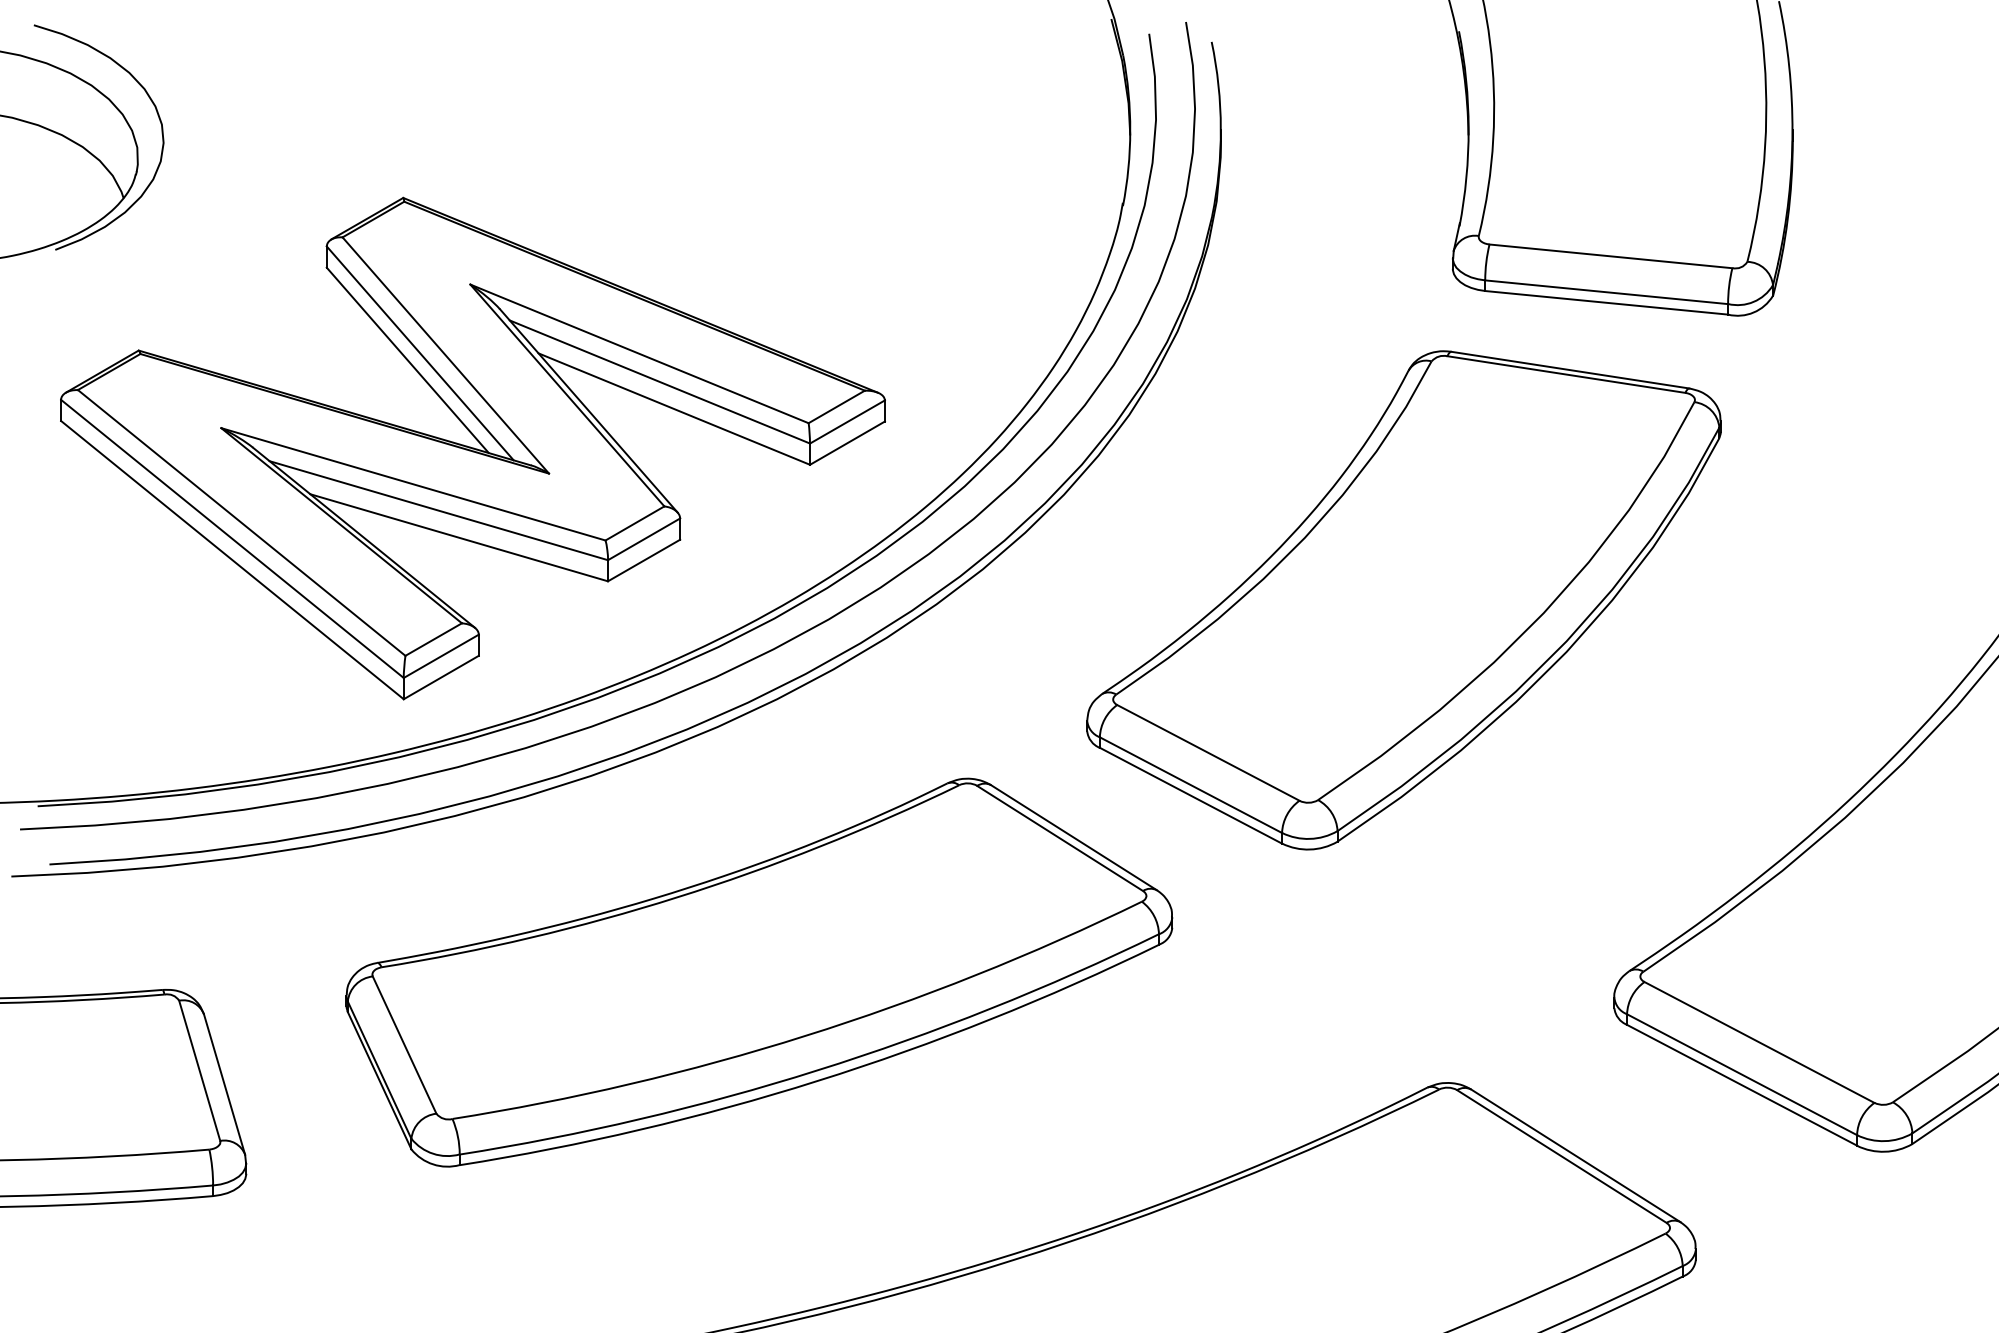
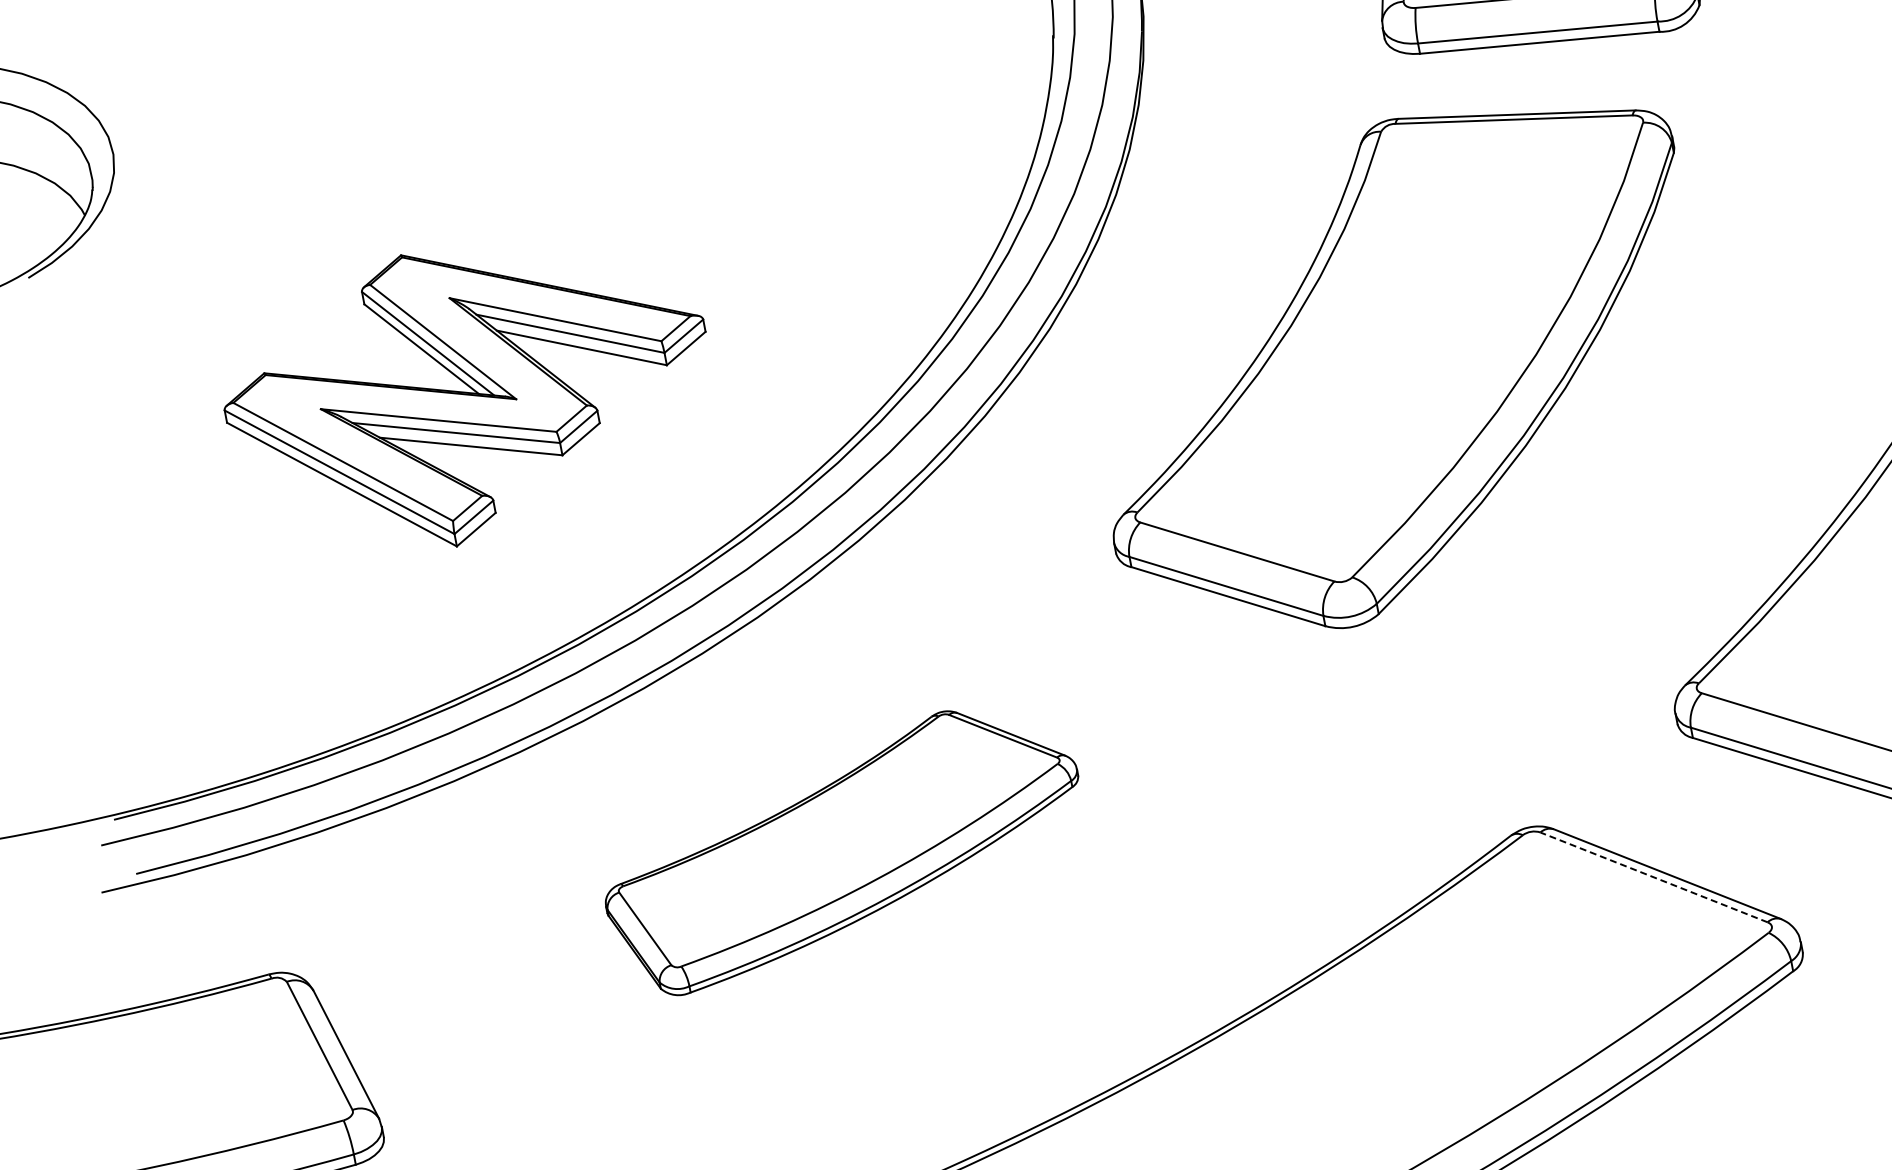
part: (472, 448) -> (468, 393), size x0.6
part: (759, 972) -> (843, 847), size x0.6
line: (1561, 1156) -> (1653, 877), solid -> dashed

